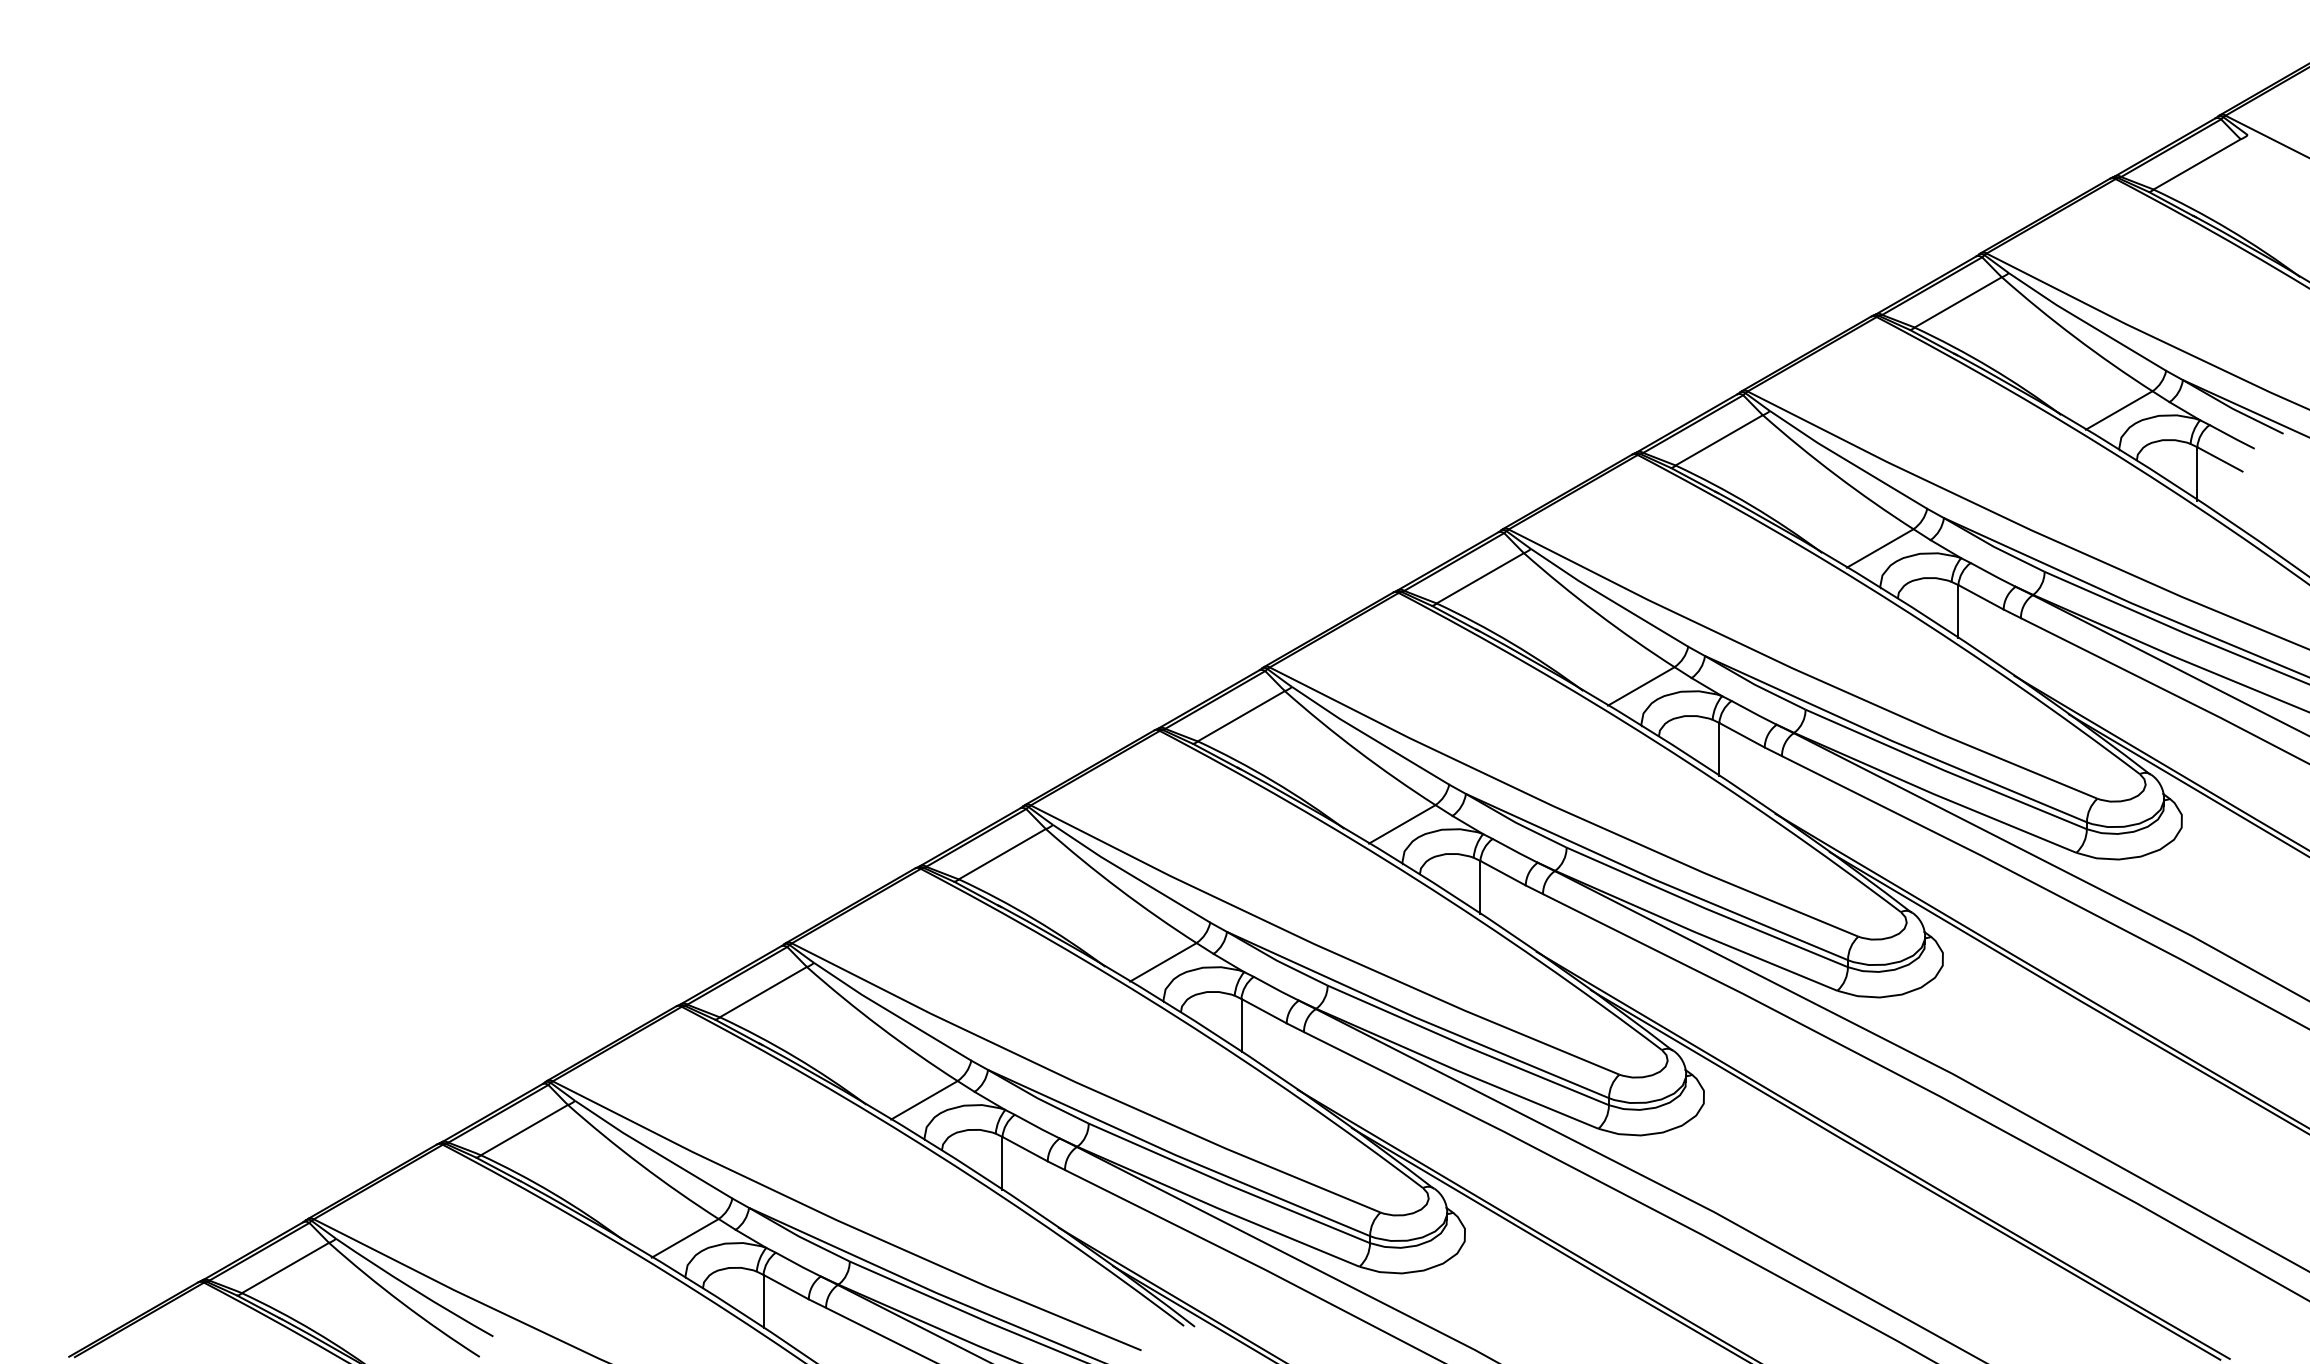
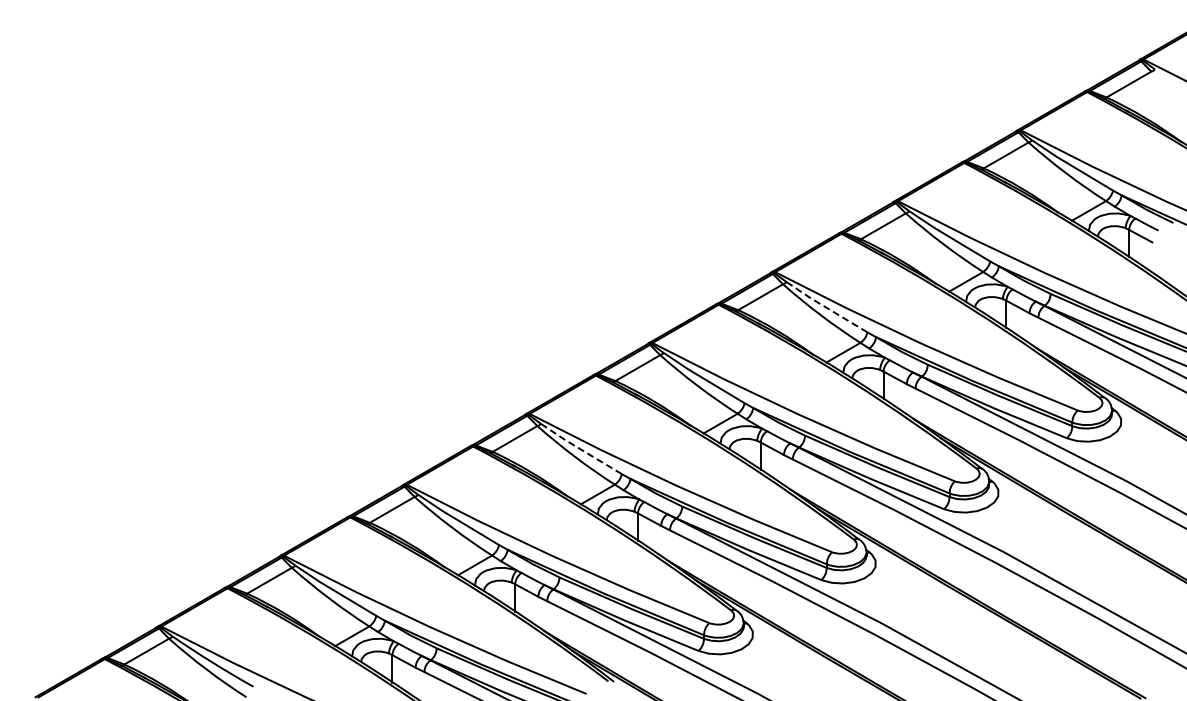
line: (1608, 598) -> (826, 307), solid -> dashed
line: (1131, 874) -> (581, 449), solid -> dashed

